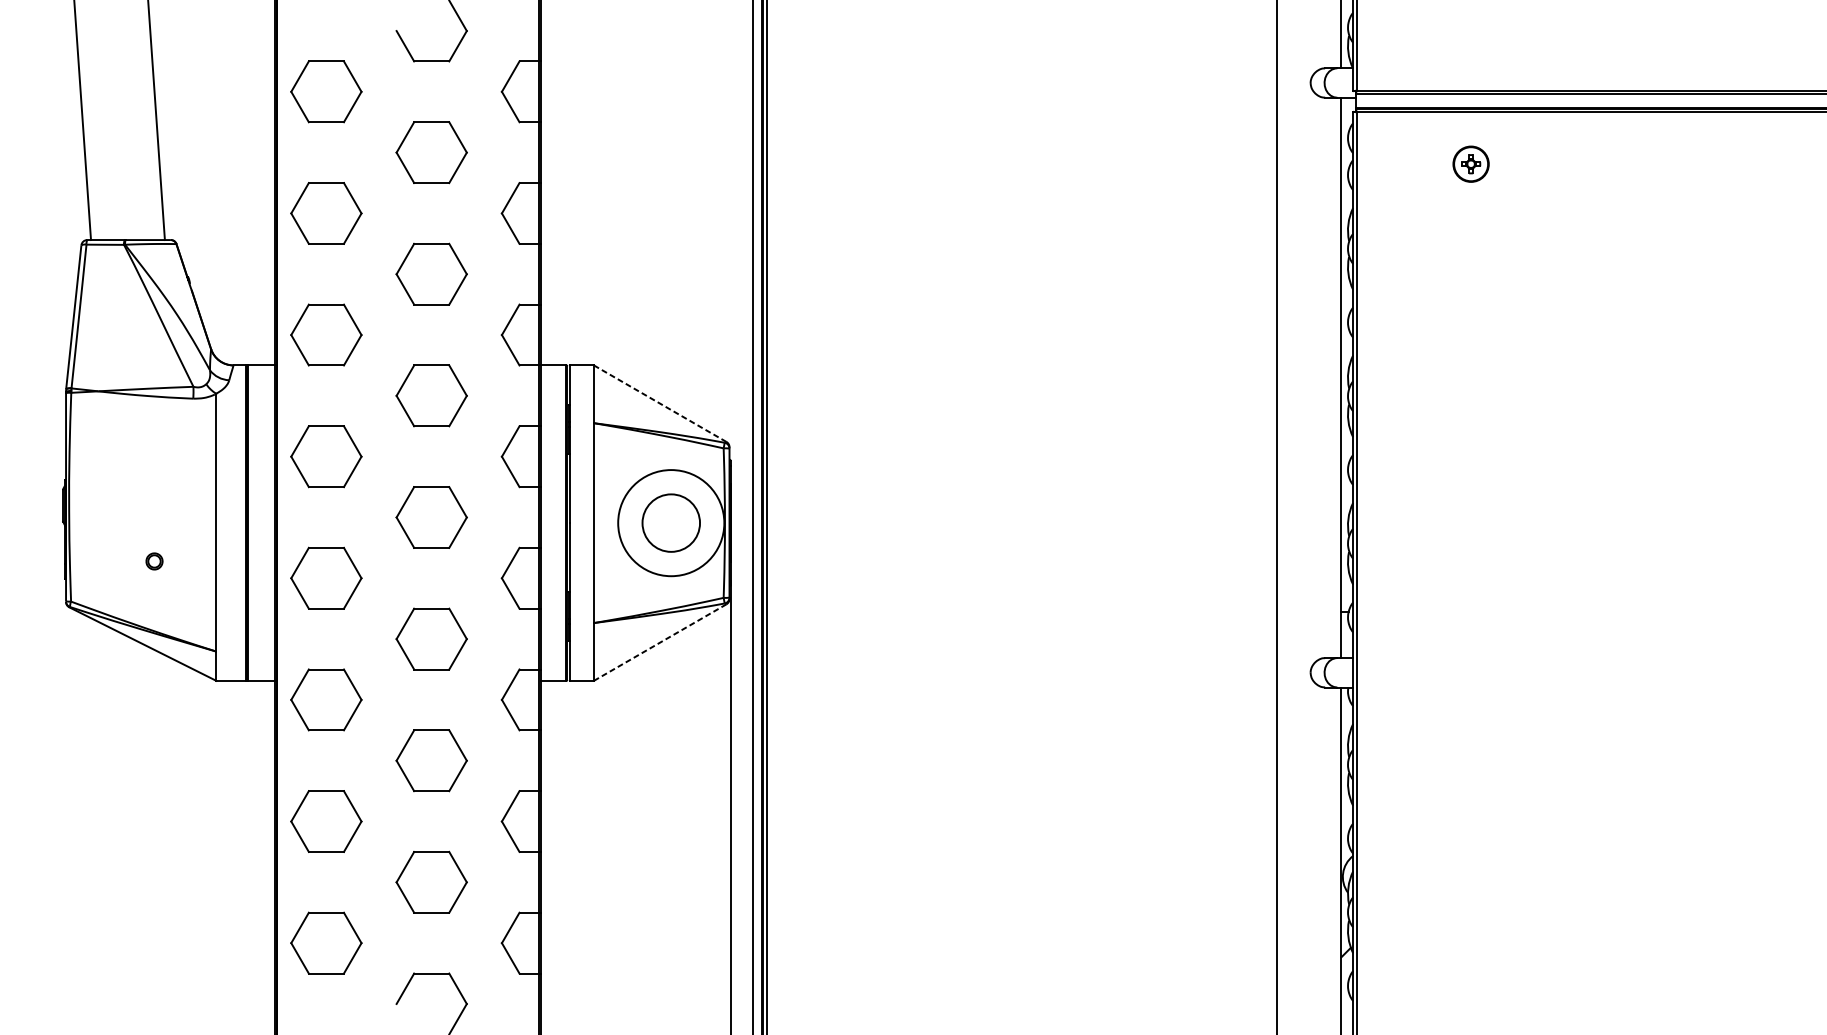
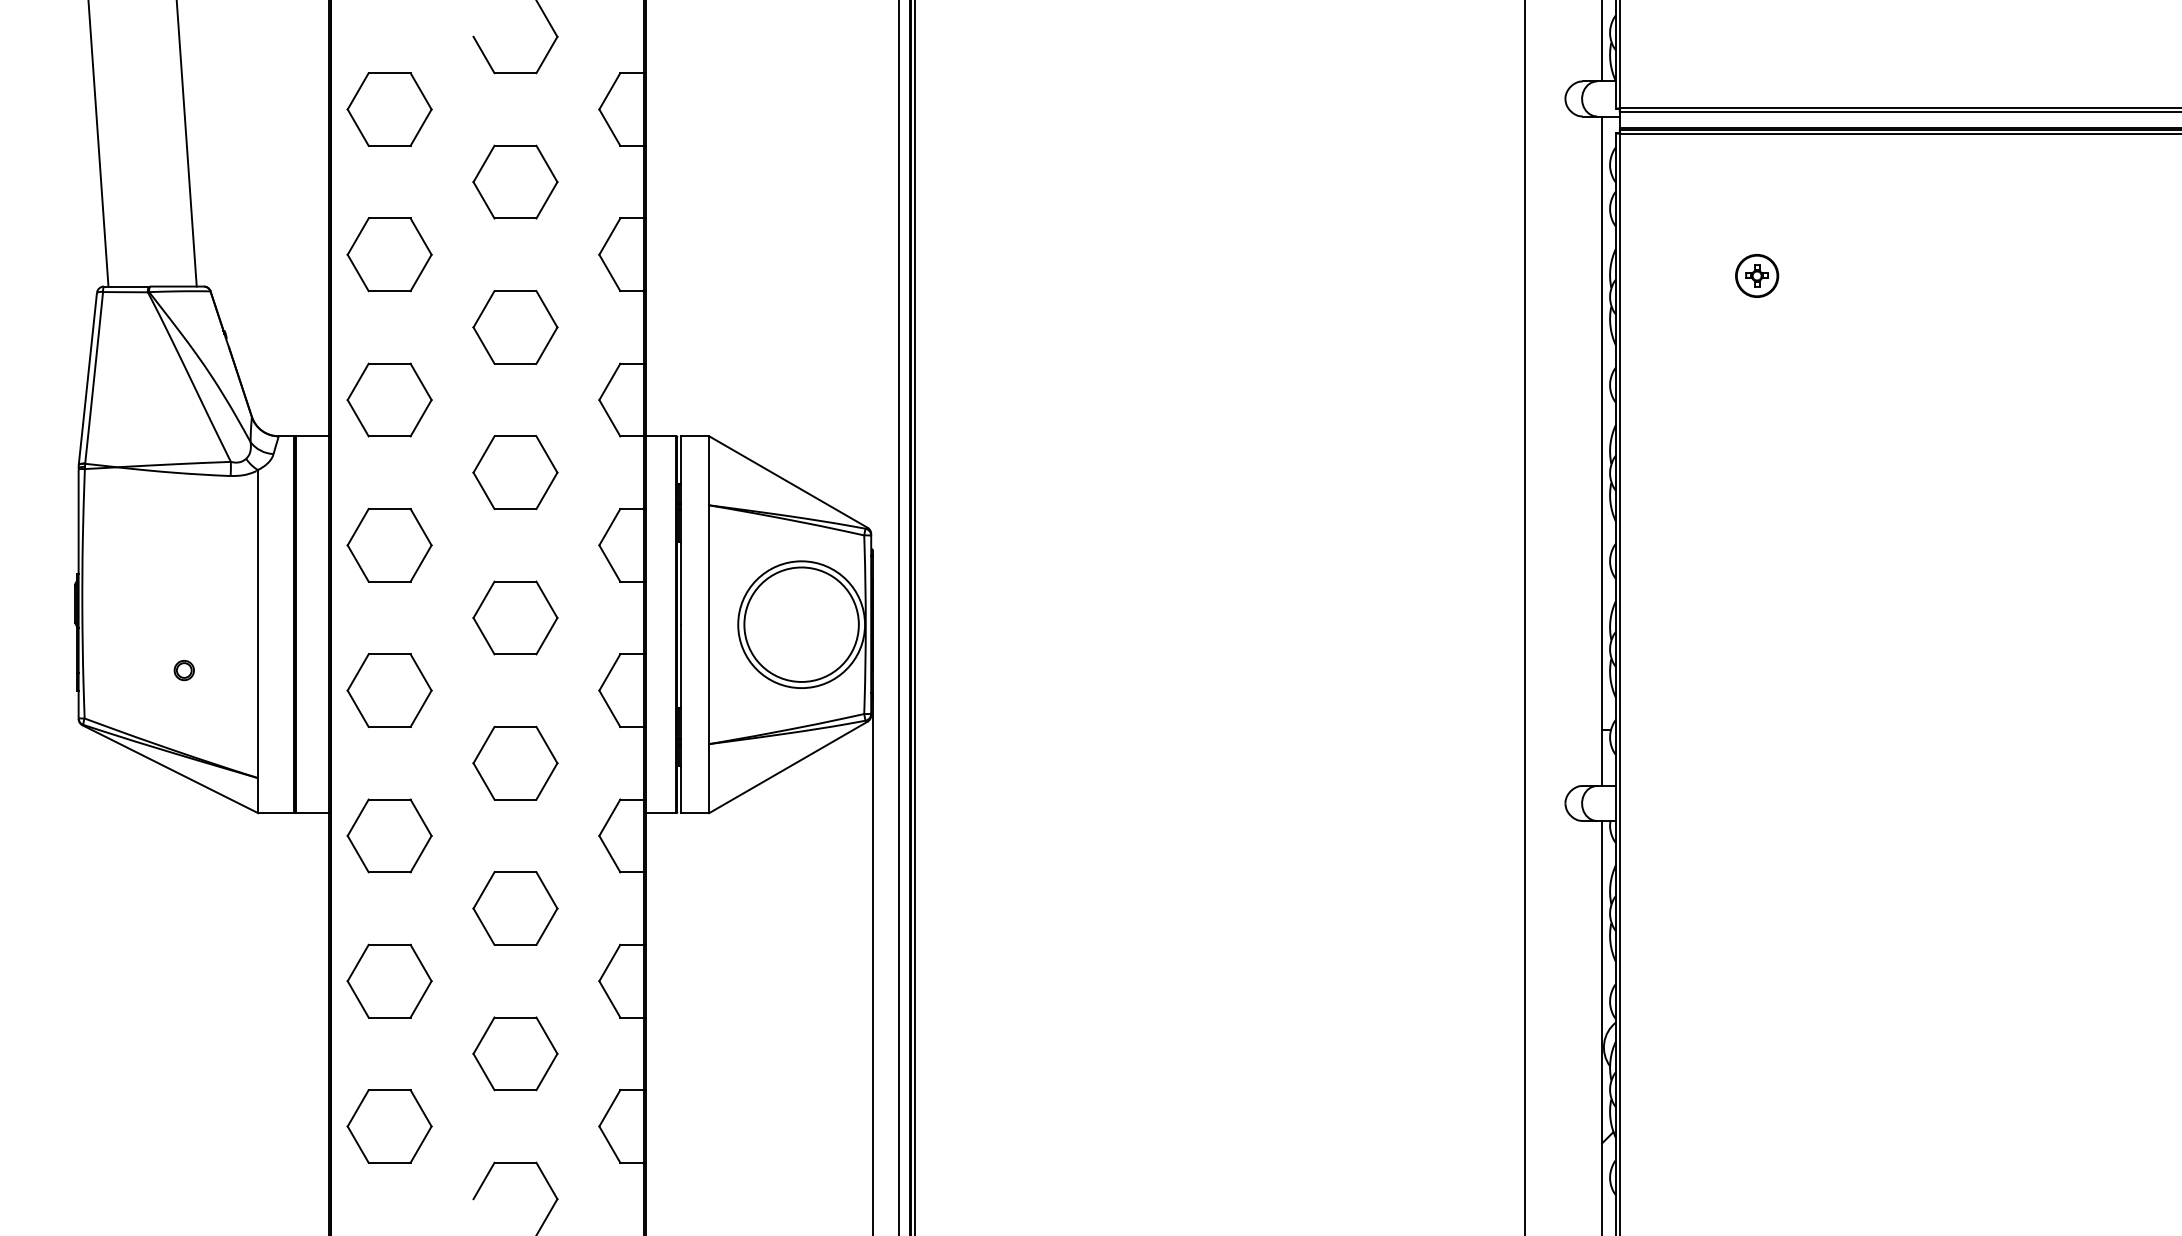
part: (1471, 163) -> (1757, 275), moved
line: (660, 404) -> (788, 482), dashed -> solid
circle: (671, 522) -> (801, 624), size x1.67
line: (660, 642) -> (788, 767), dashed -> solid

